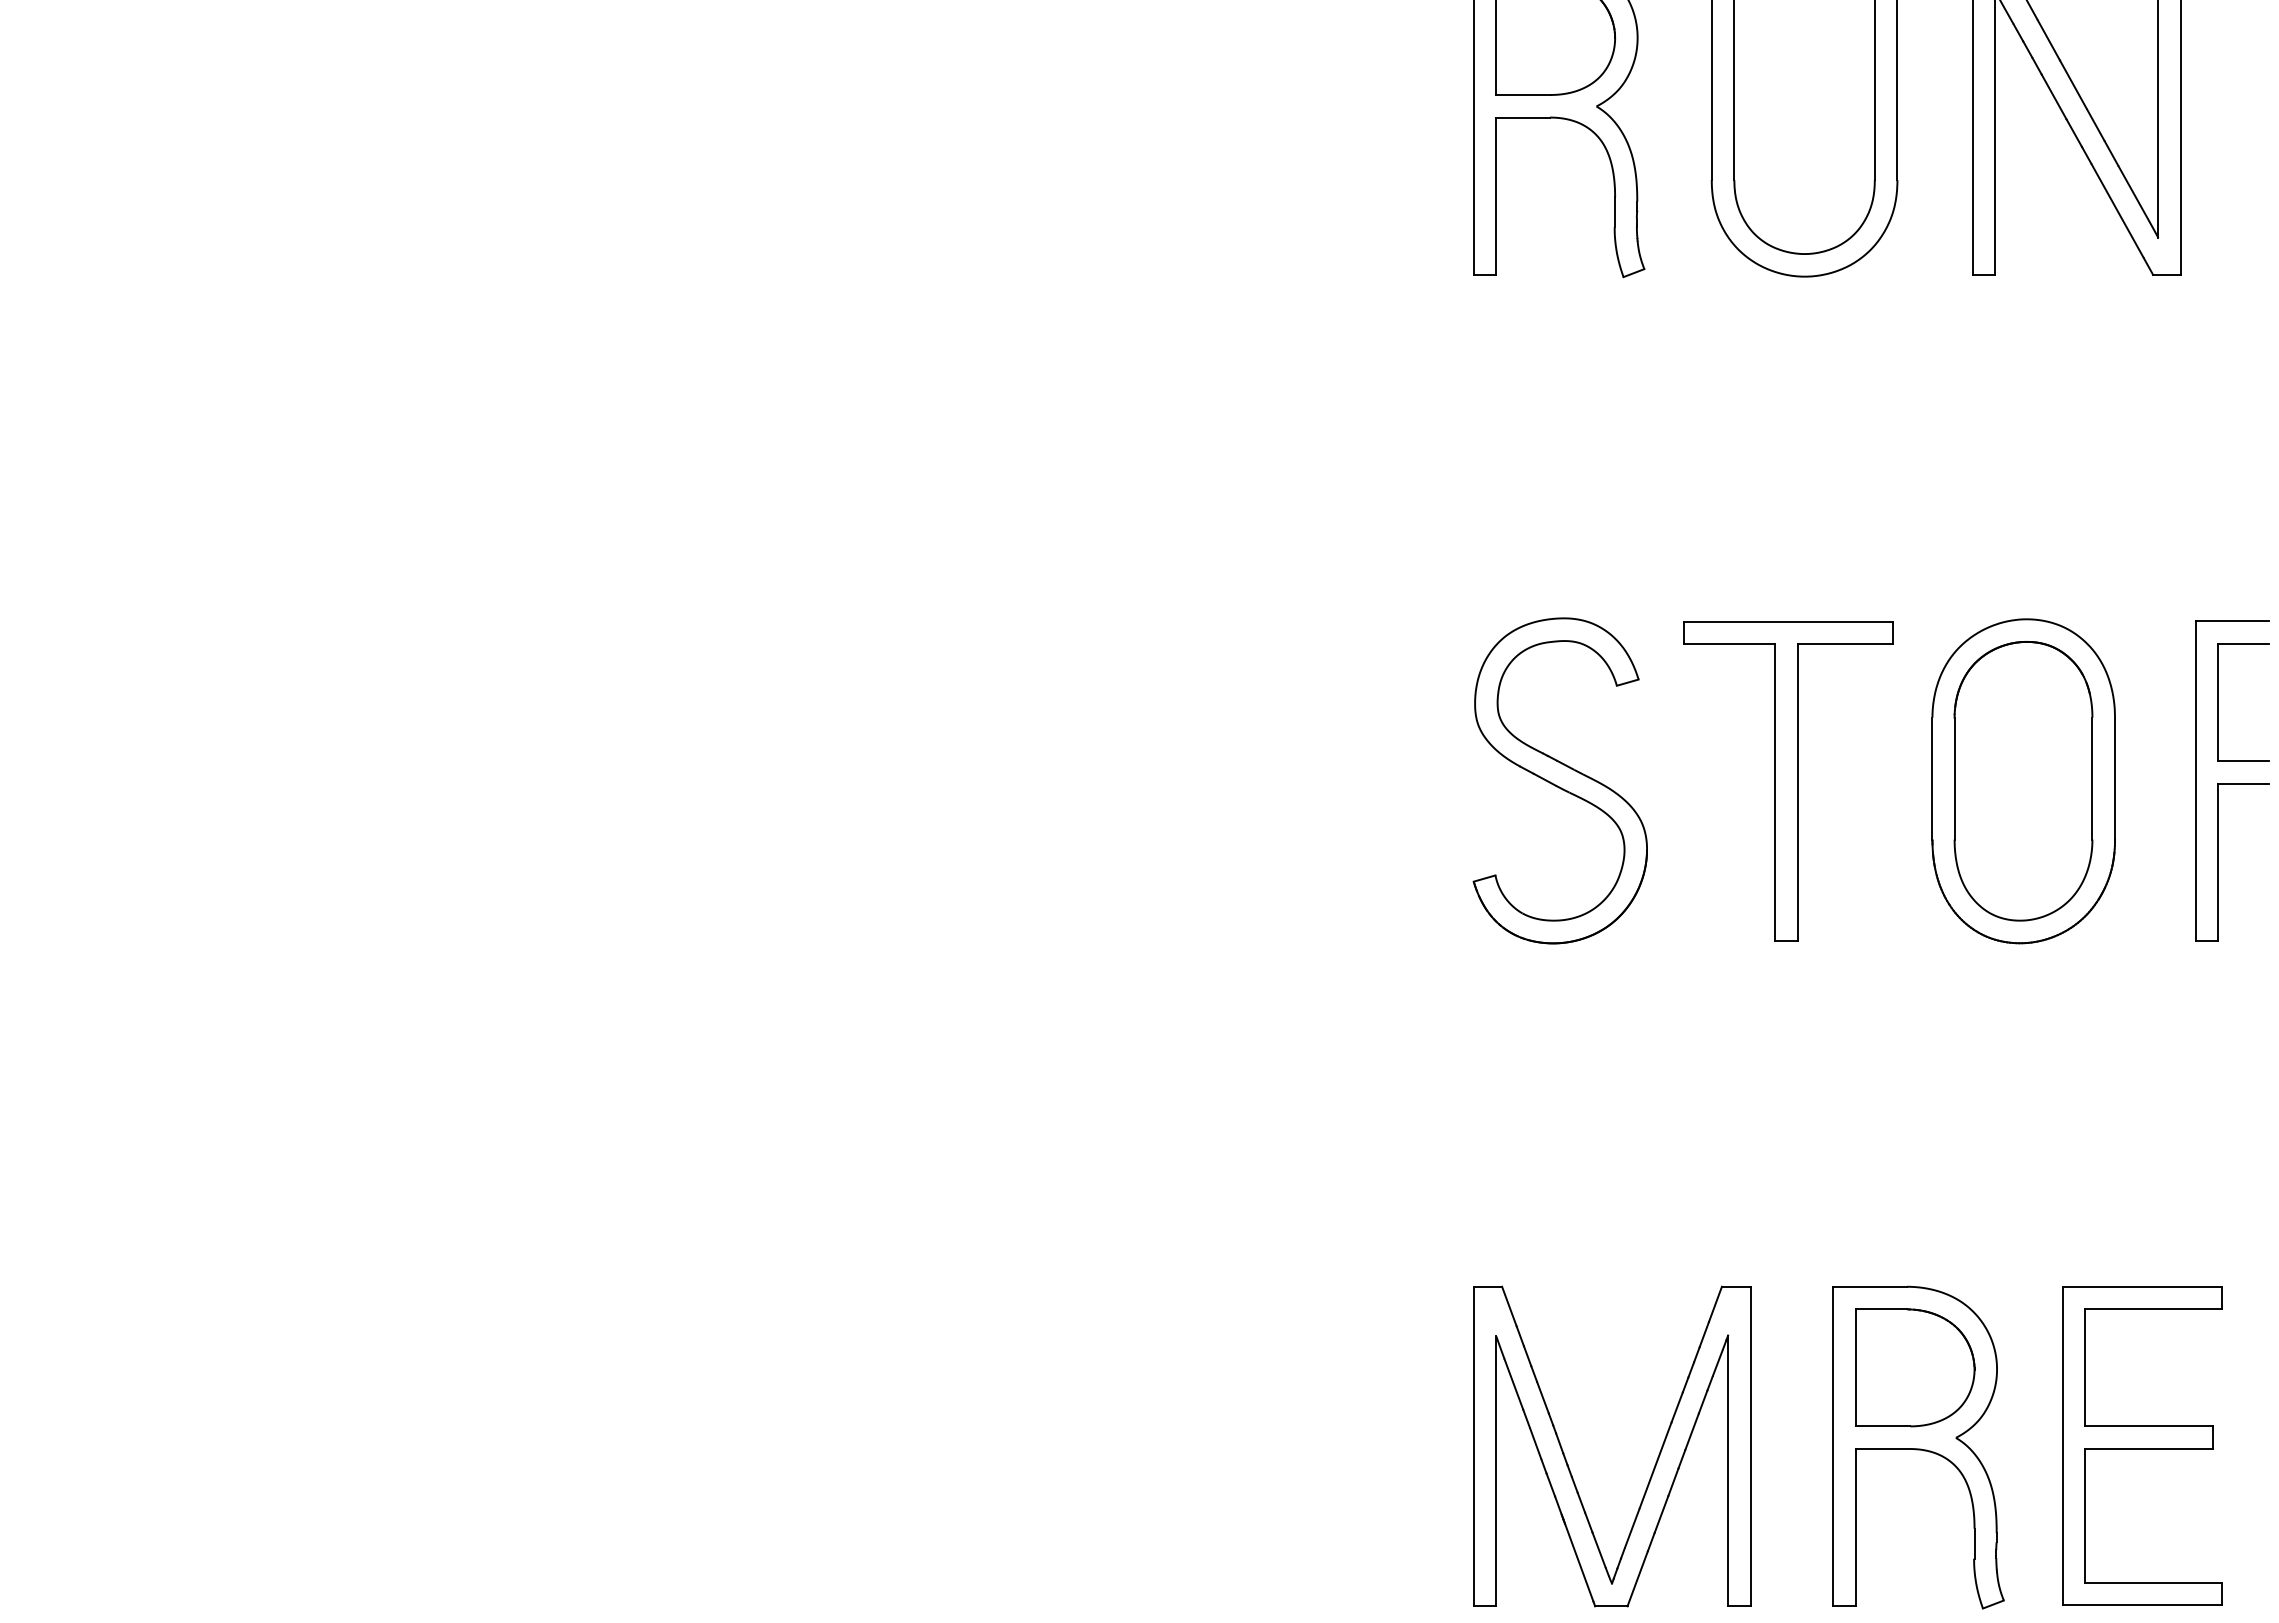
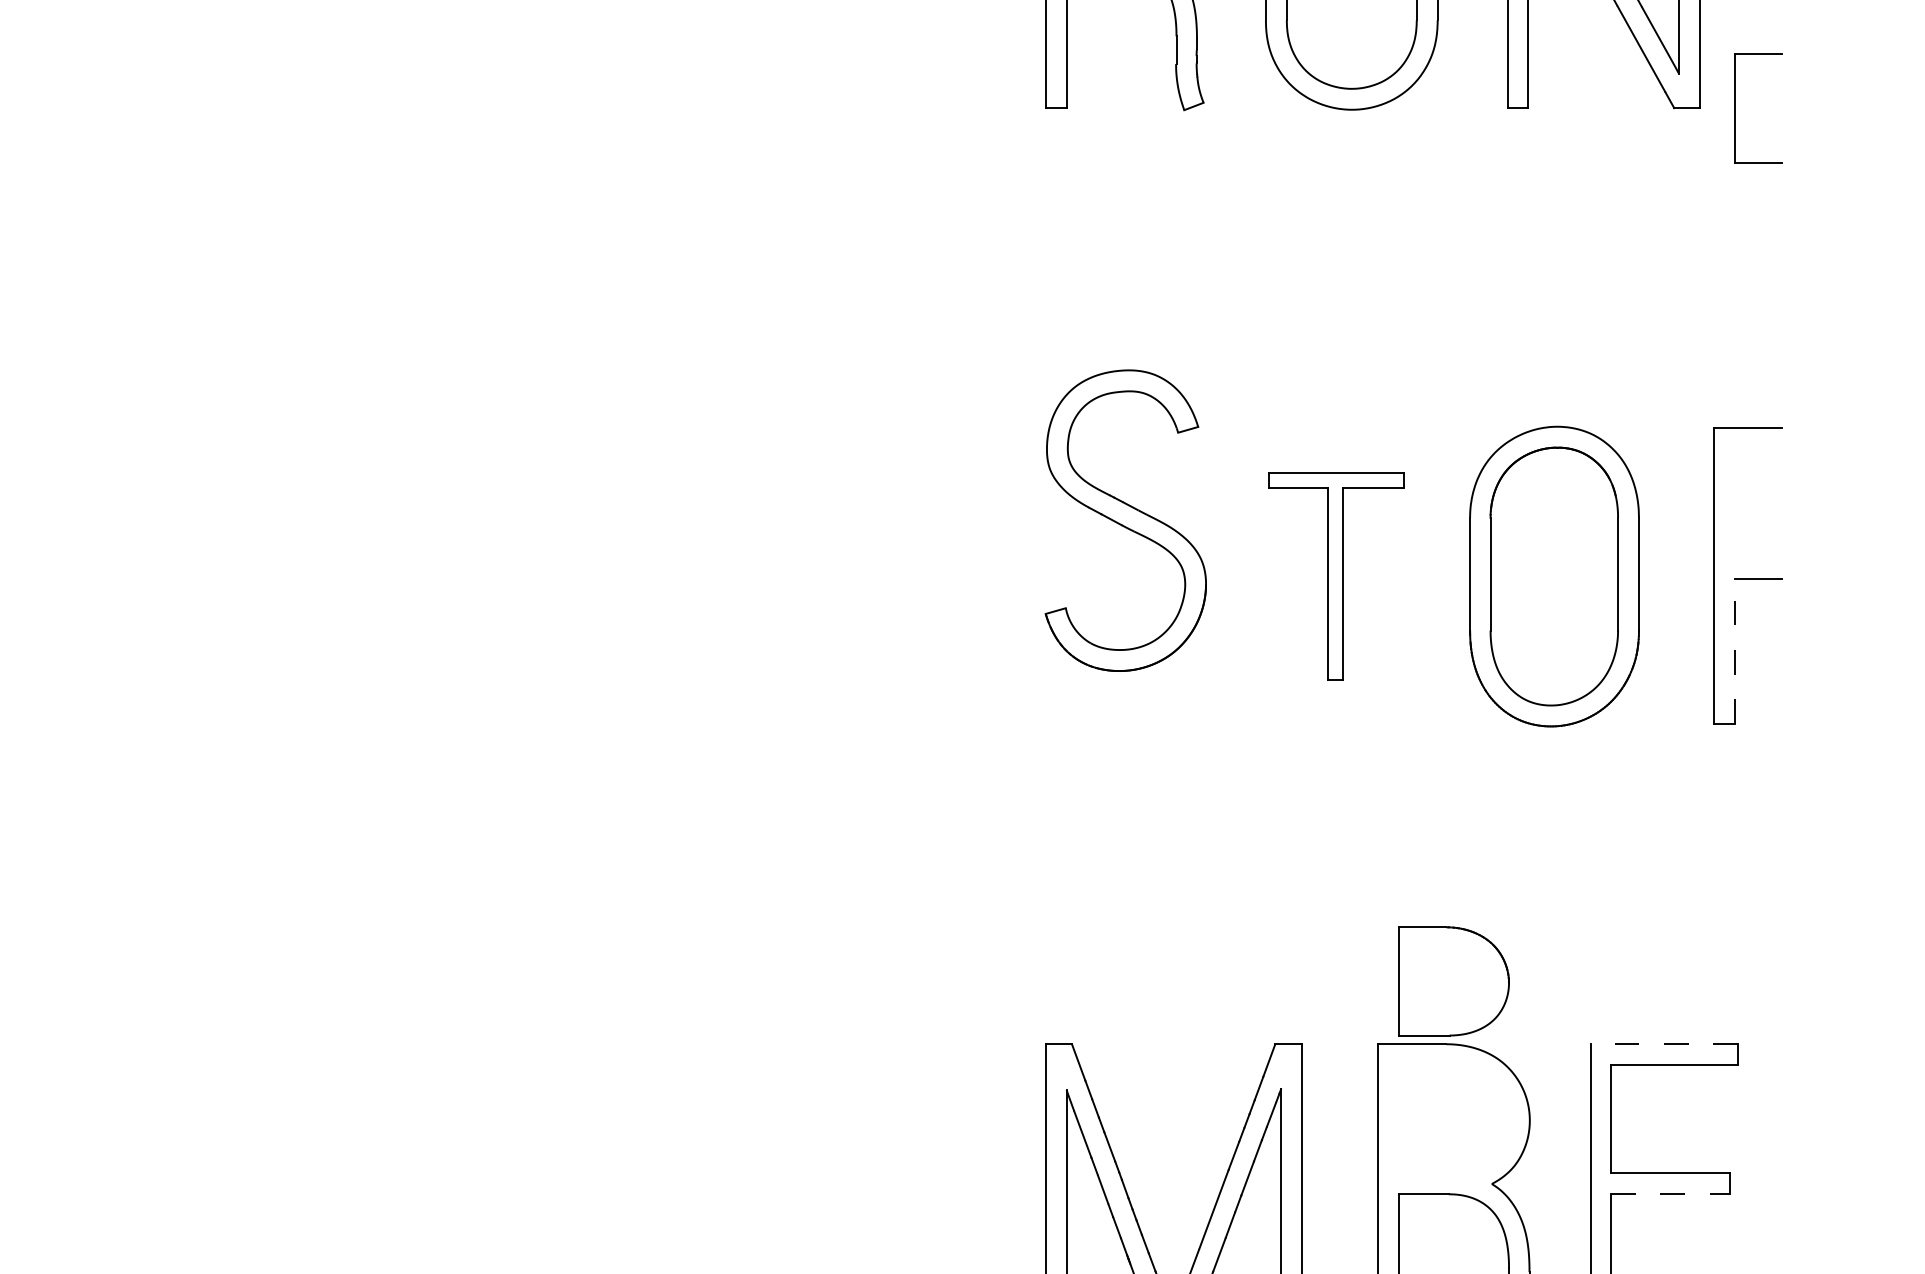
part: (2218, 702) -> (1734, 108), moved
part: (1559, 780) -> (1125, 520), moved
part: (1788, 781) -> (1336, 576), size x0.7
line: (2218, 861) -> (1734, 650), solid -> dashed
line: (2142, 1286) -> (1664, 1043), solid -> dashed
part: (1915, 1367) -> (1454, 981), moved
line: (2149, 1448) -> (1670, 1193), solid -> dashed

